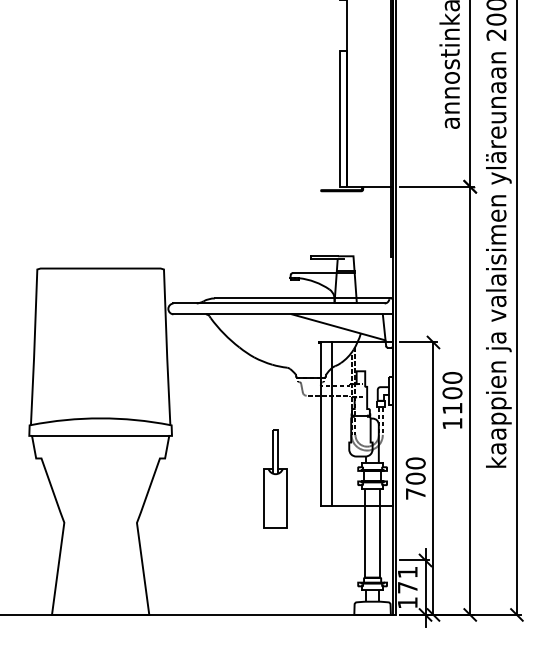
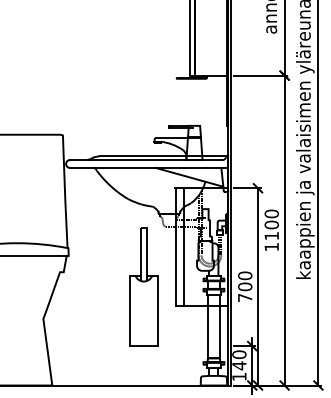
part: (275, 478) -> (143, 286), size x1.67
text: (407, 580) -> (239, 360), 171 -> 140

